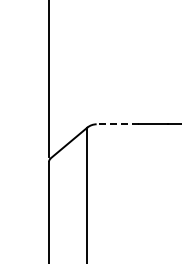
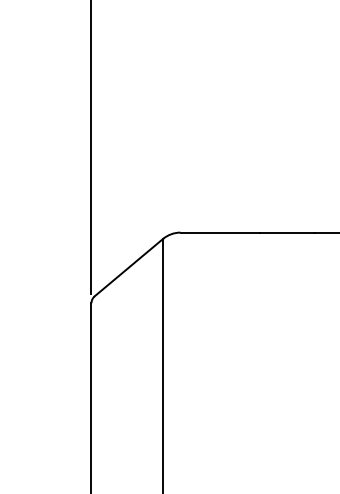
line: (117, 124) -> (219, 232), dashed -> solid

